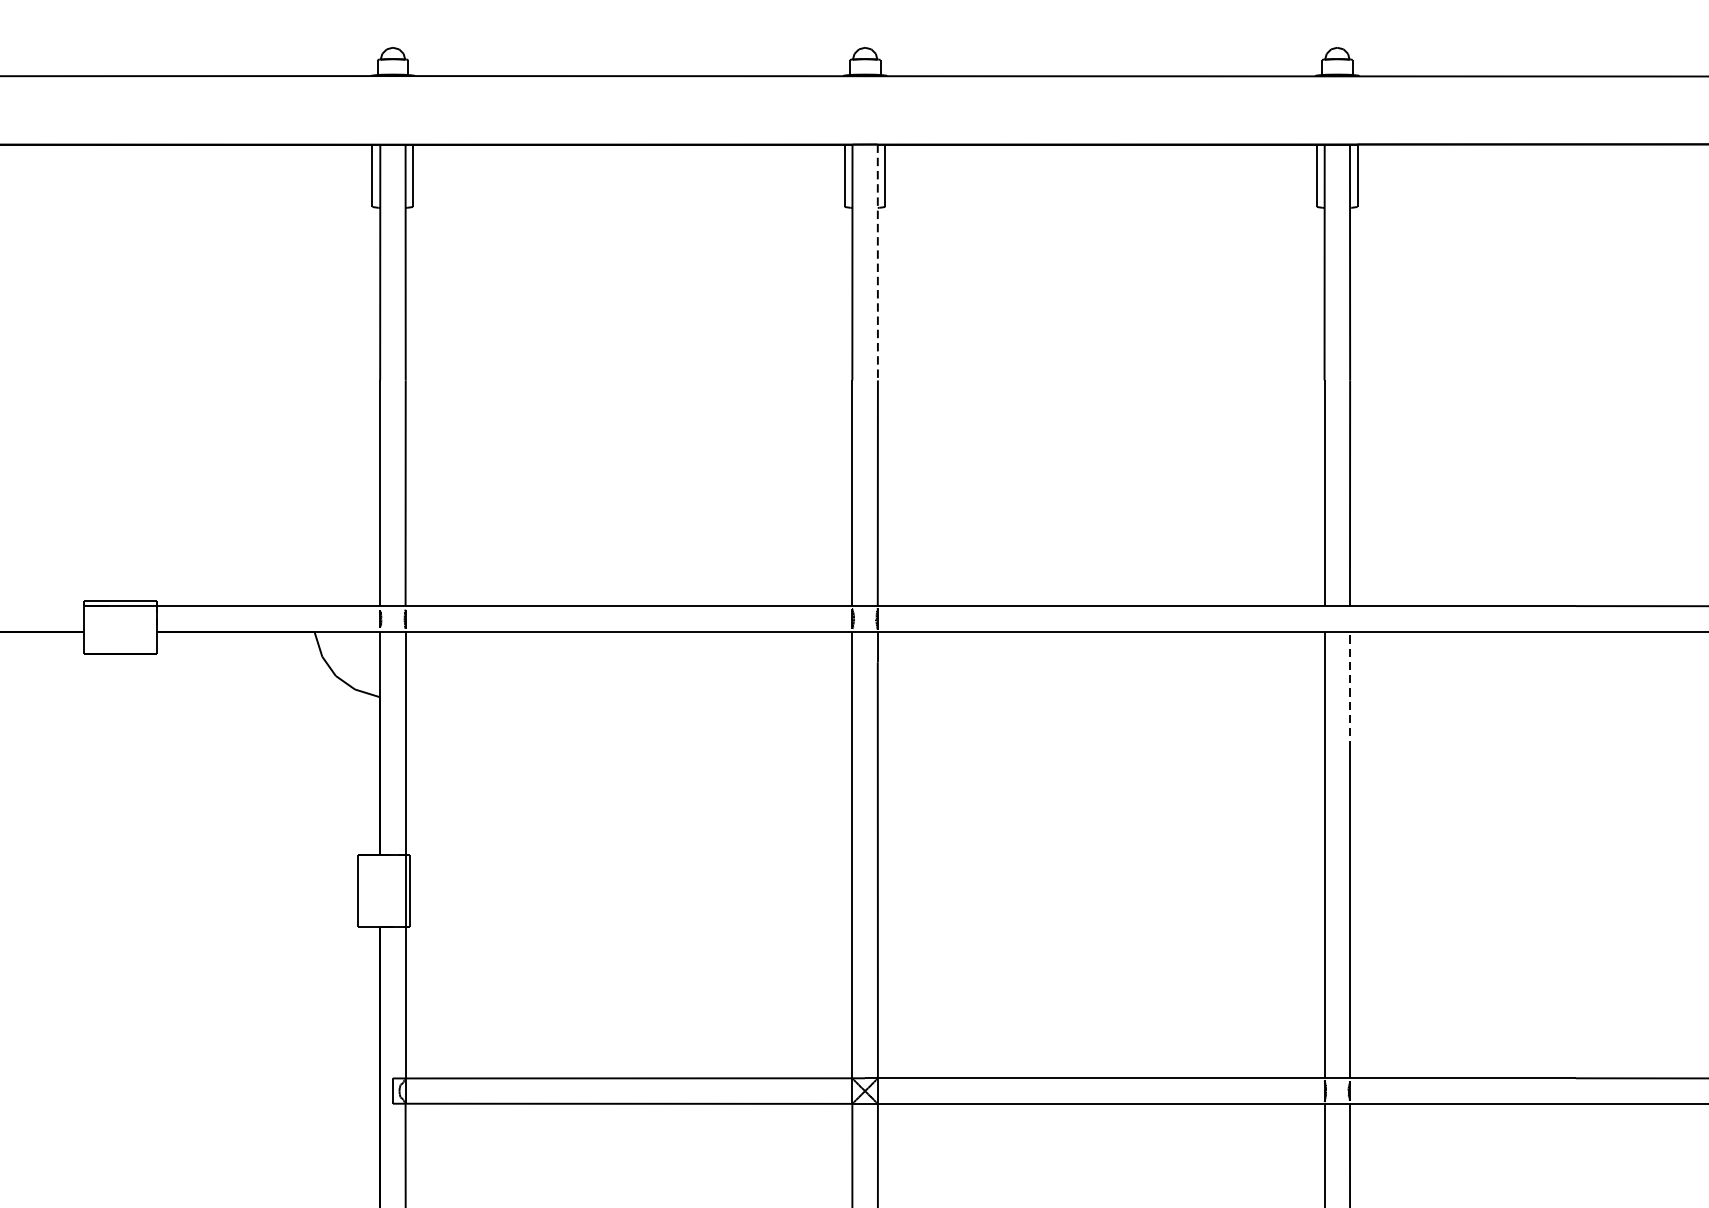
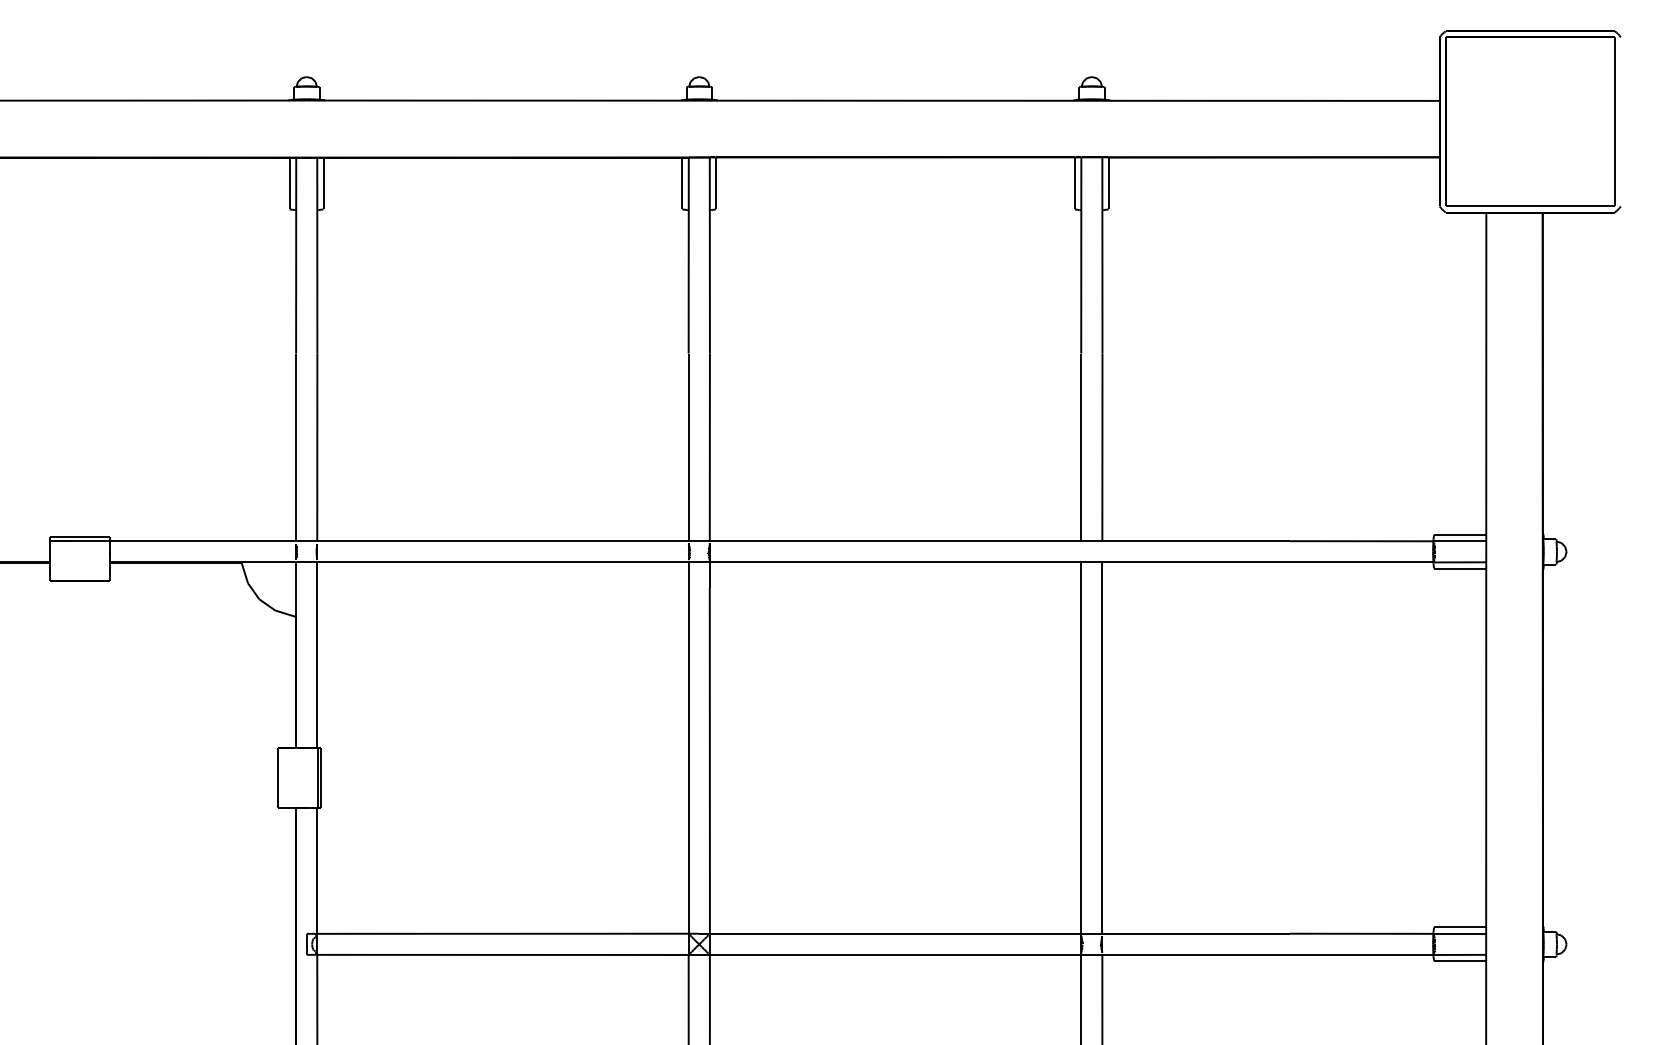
line: (877, 263) -> (709, 256), dashed -> solid
line: (1350, 689) -> (1102, 610), dashed -> solid

